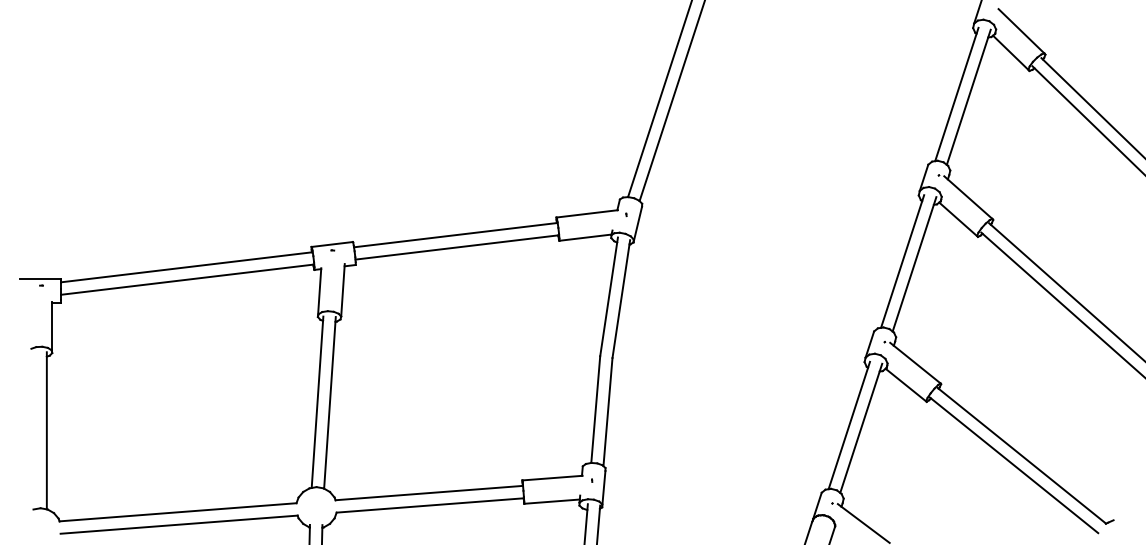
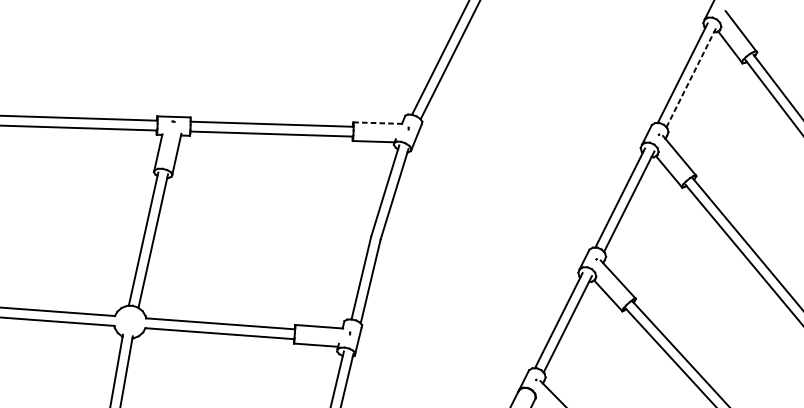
line: (968, 96) -> (691, 76), solid -> dashed
line: (587, 213) -> (378, 122), solid -> dashed

